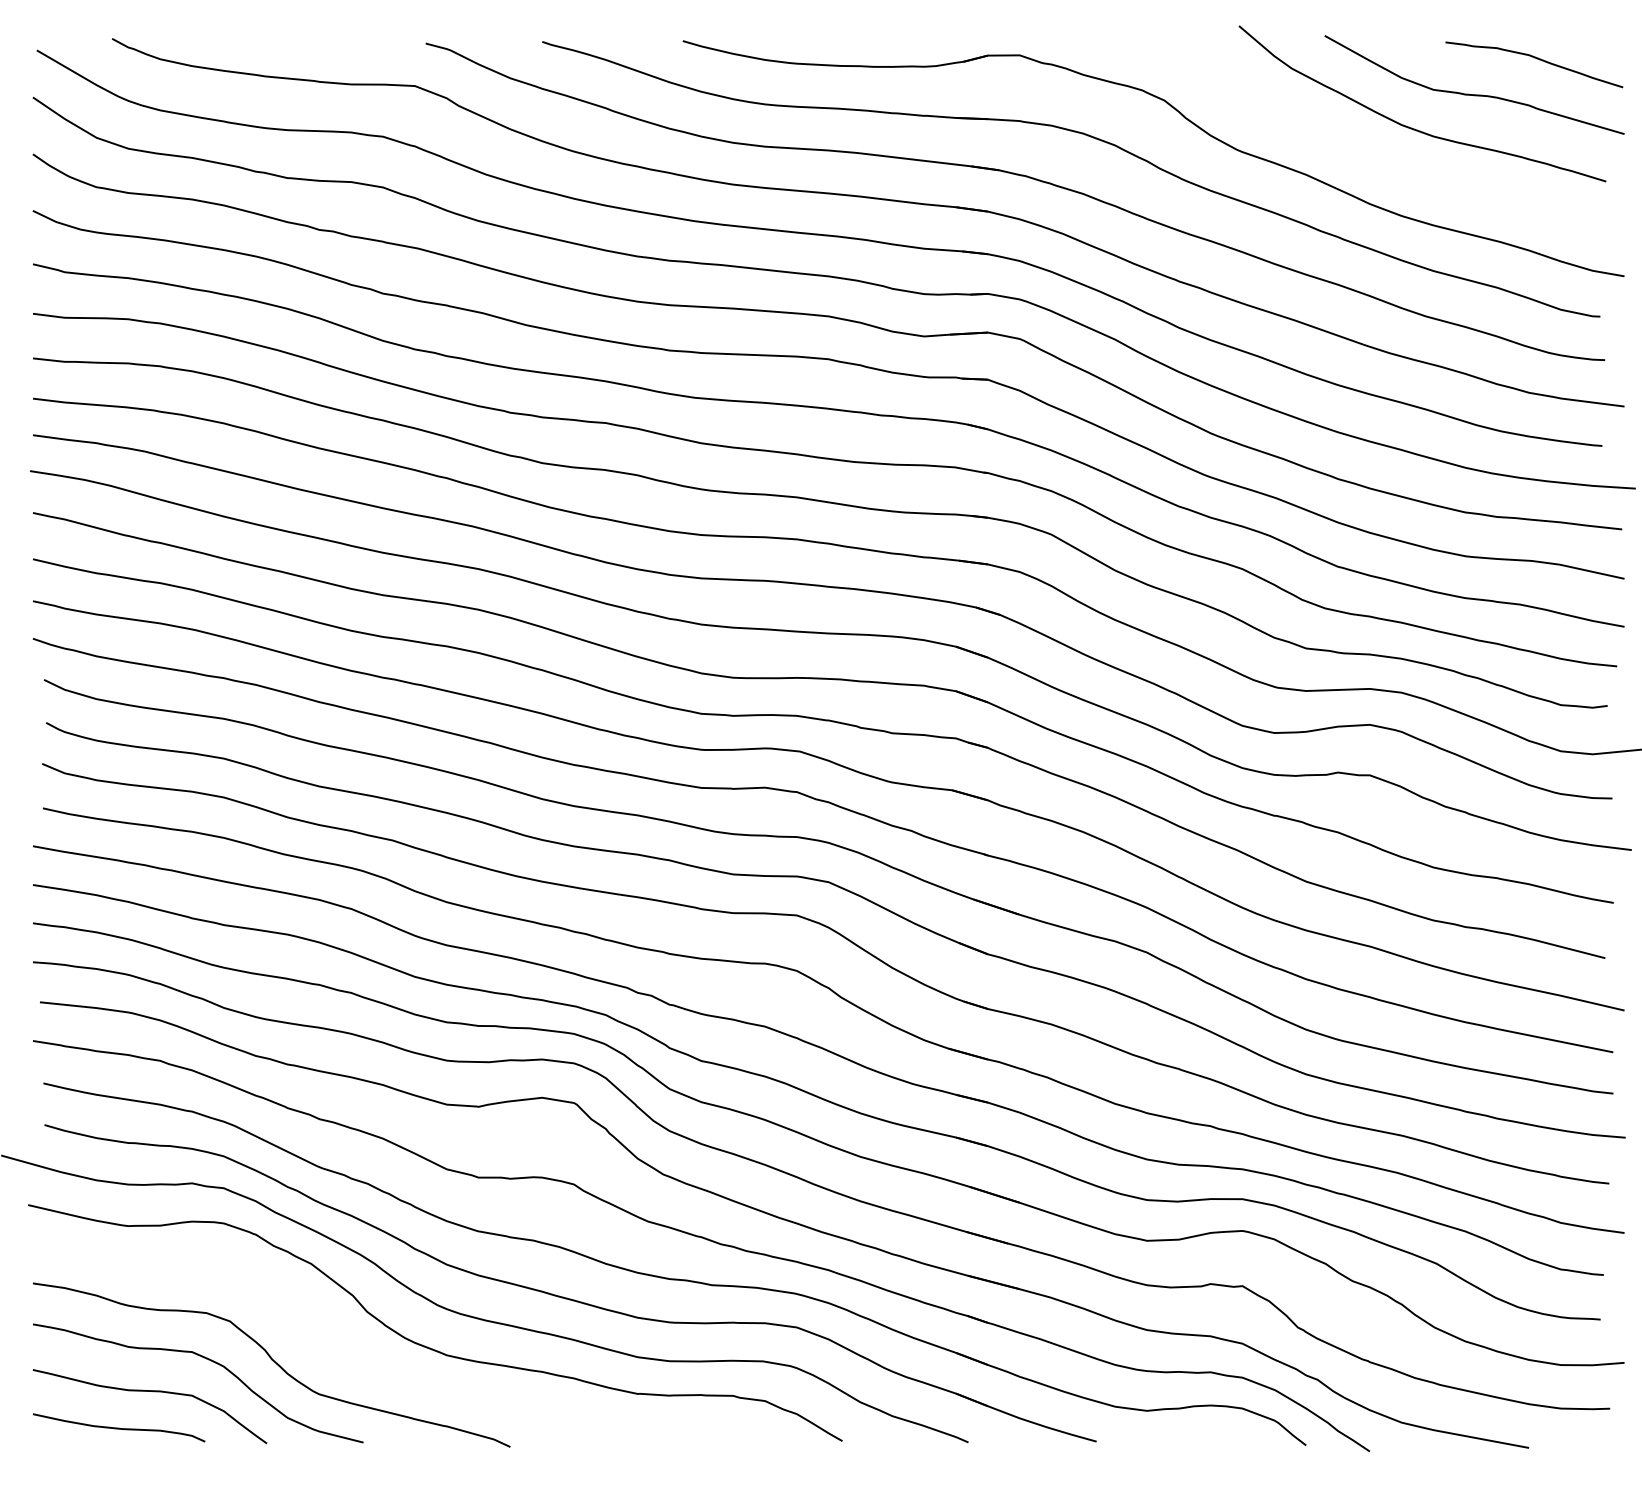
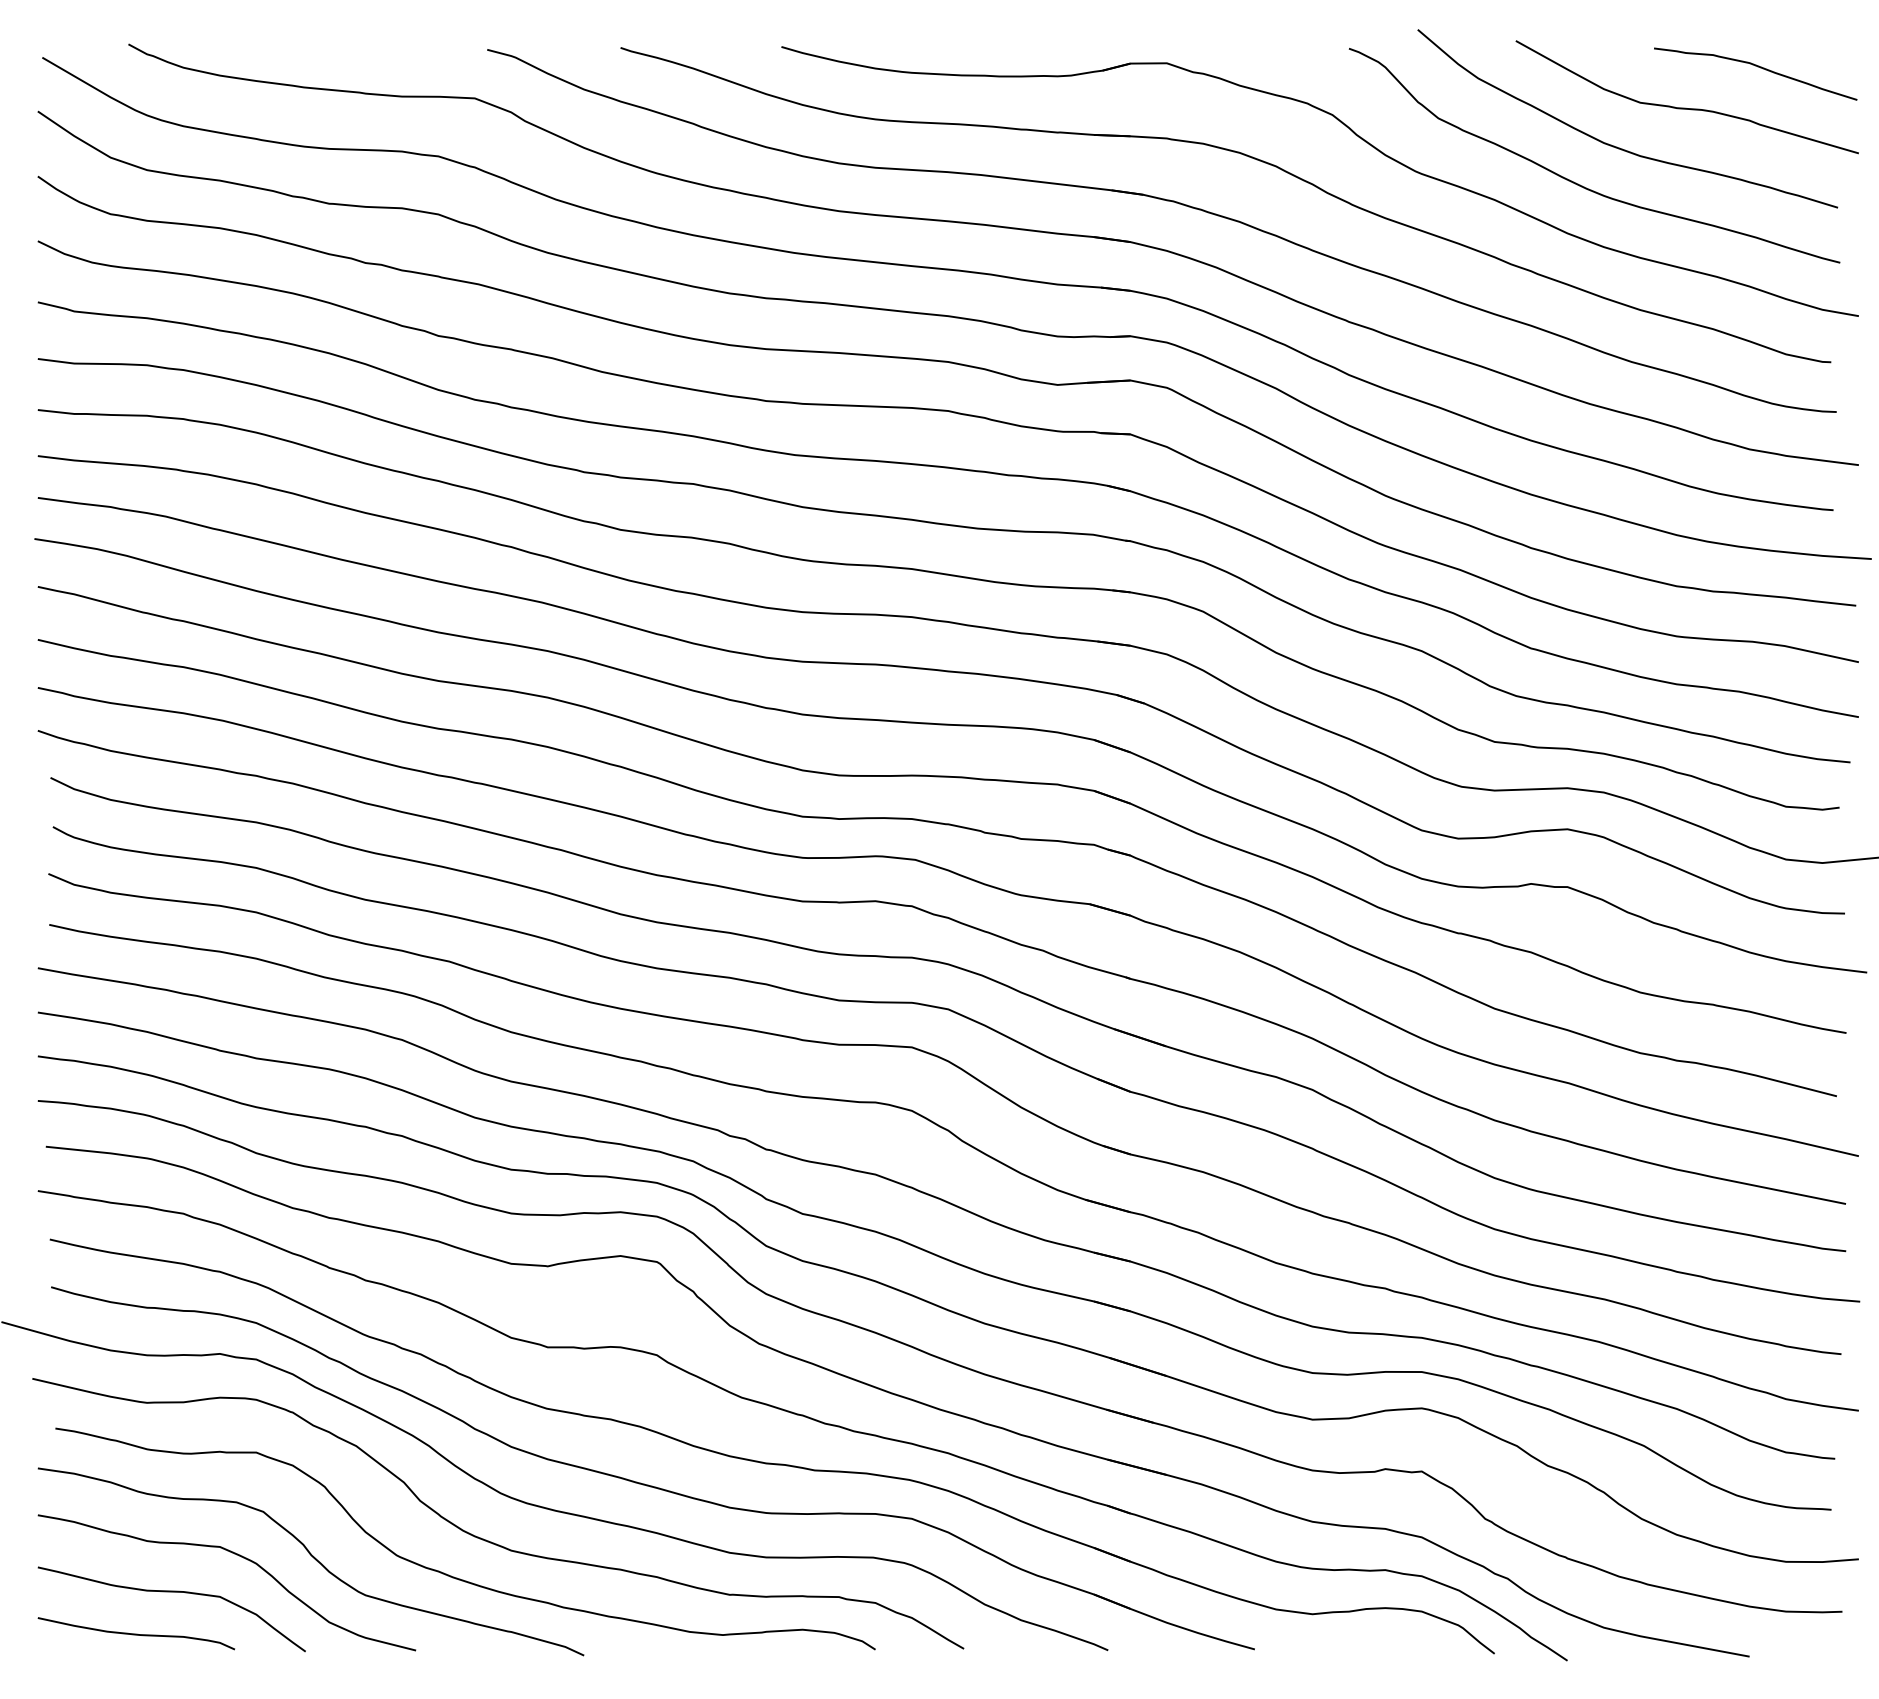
curve: (1381, 161) -> (1580, 184), added
curve: (394, 1377) -> (451, 1575), added

